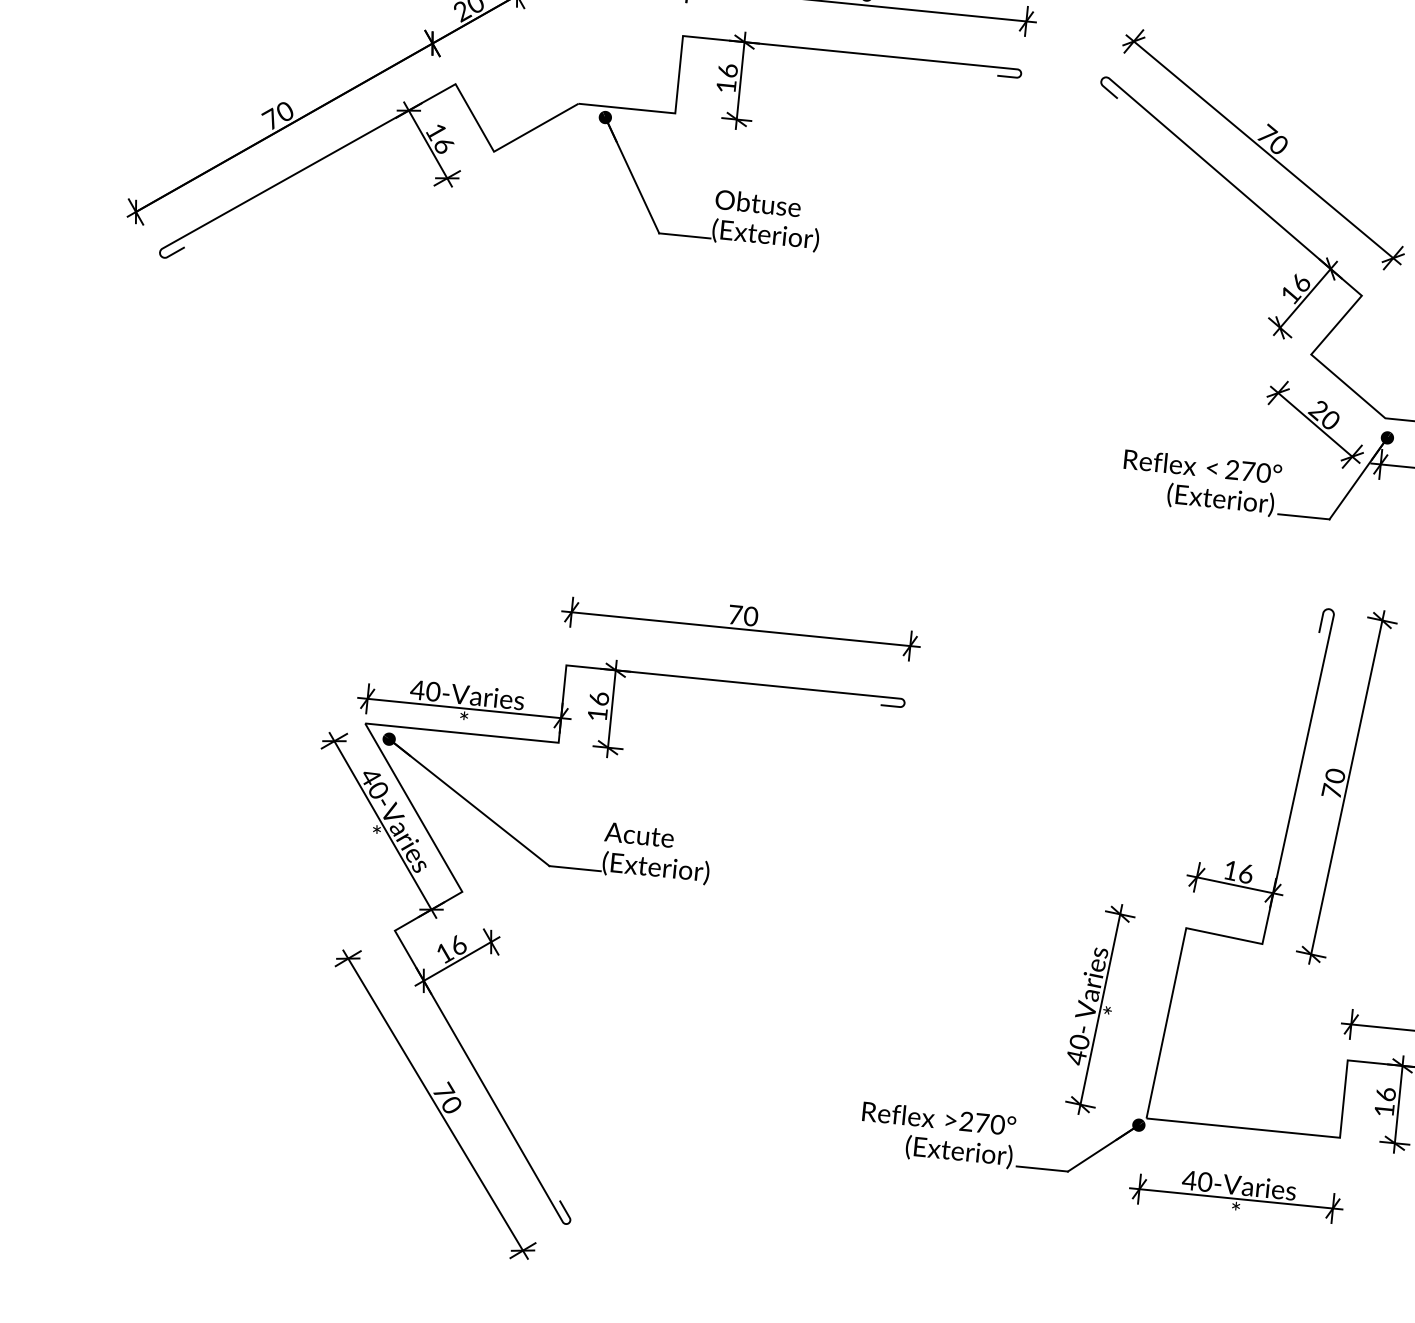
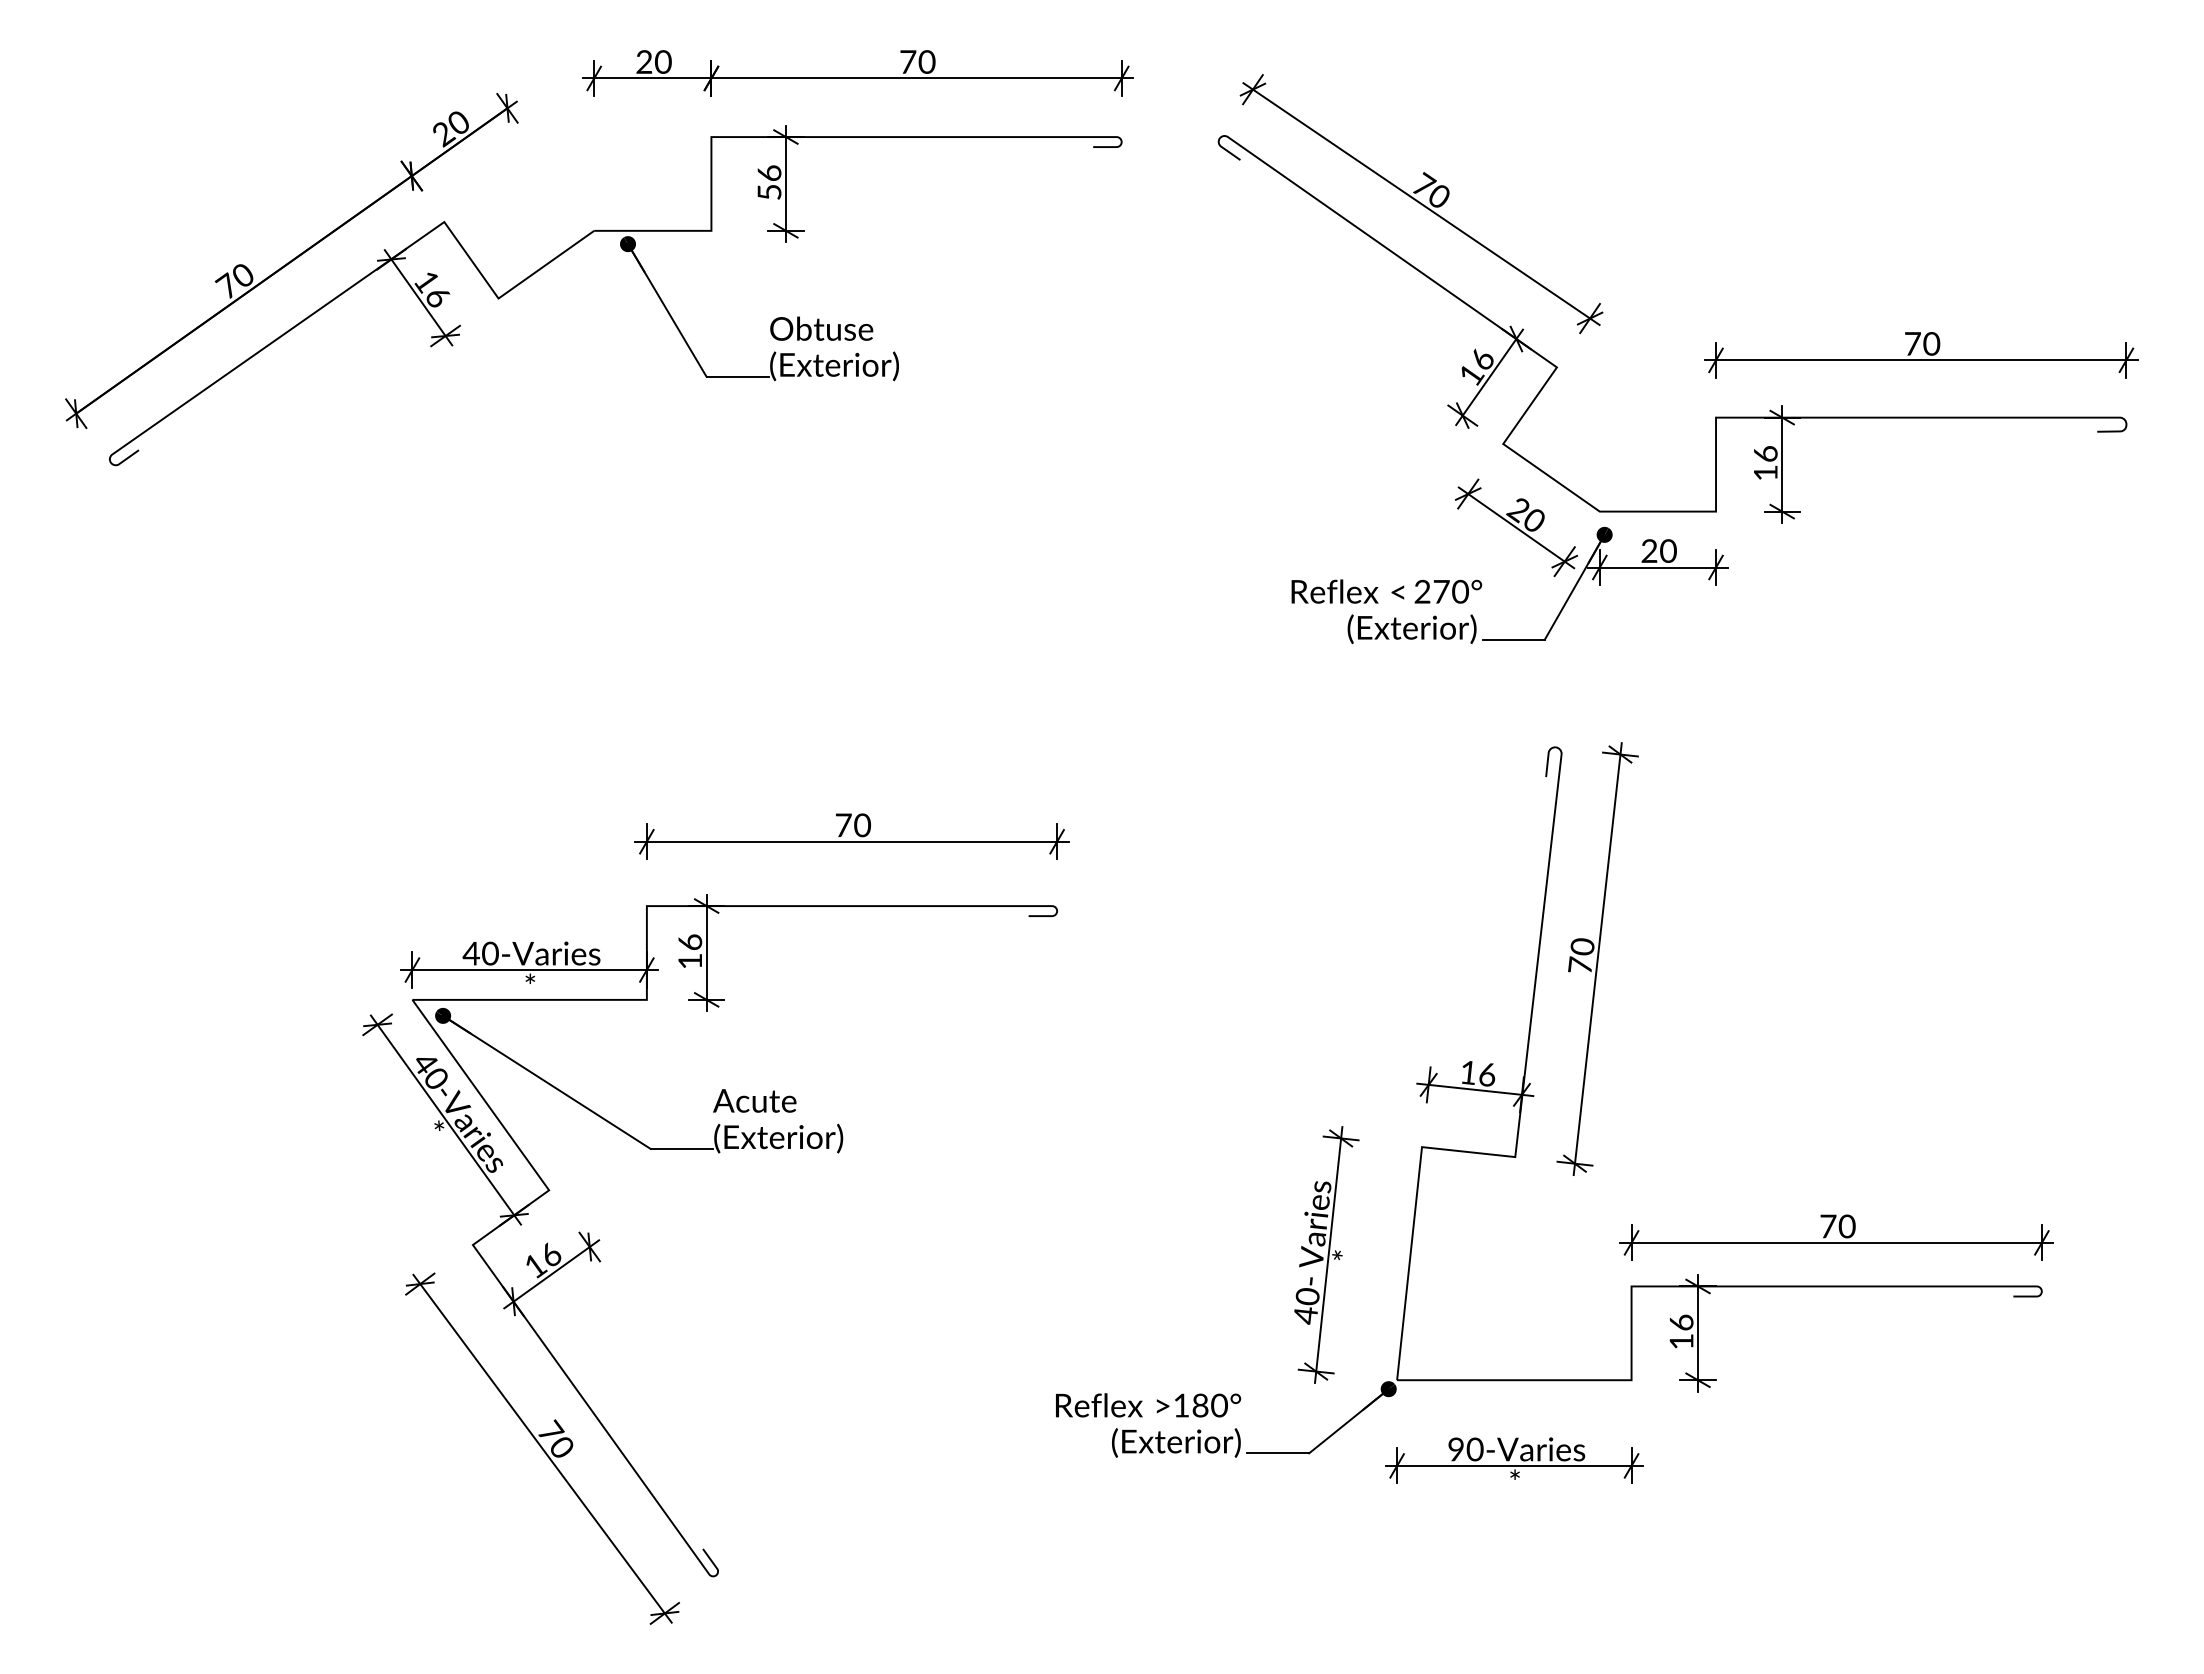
text: (726, 86) -> (769, 192), 16 -> 56
text: (973, 1122) -> (1190, 1405), >270° -> >180°
text: (1189, 1180) -> (1455, 1449), 40-Varies -> 90-Varies

